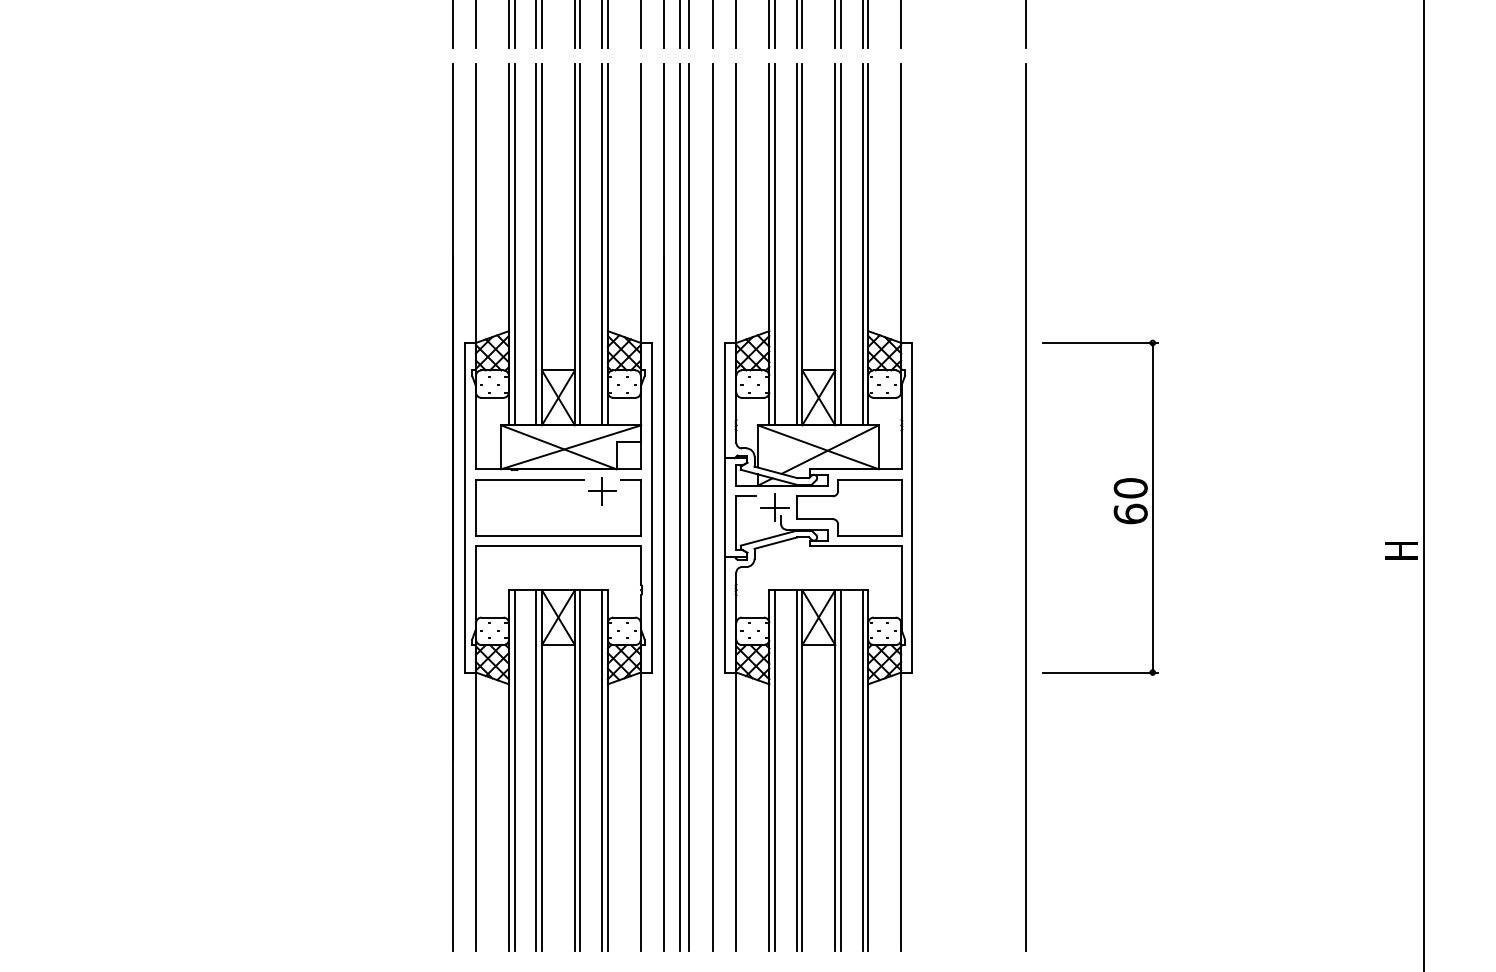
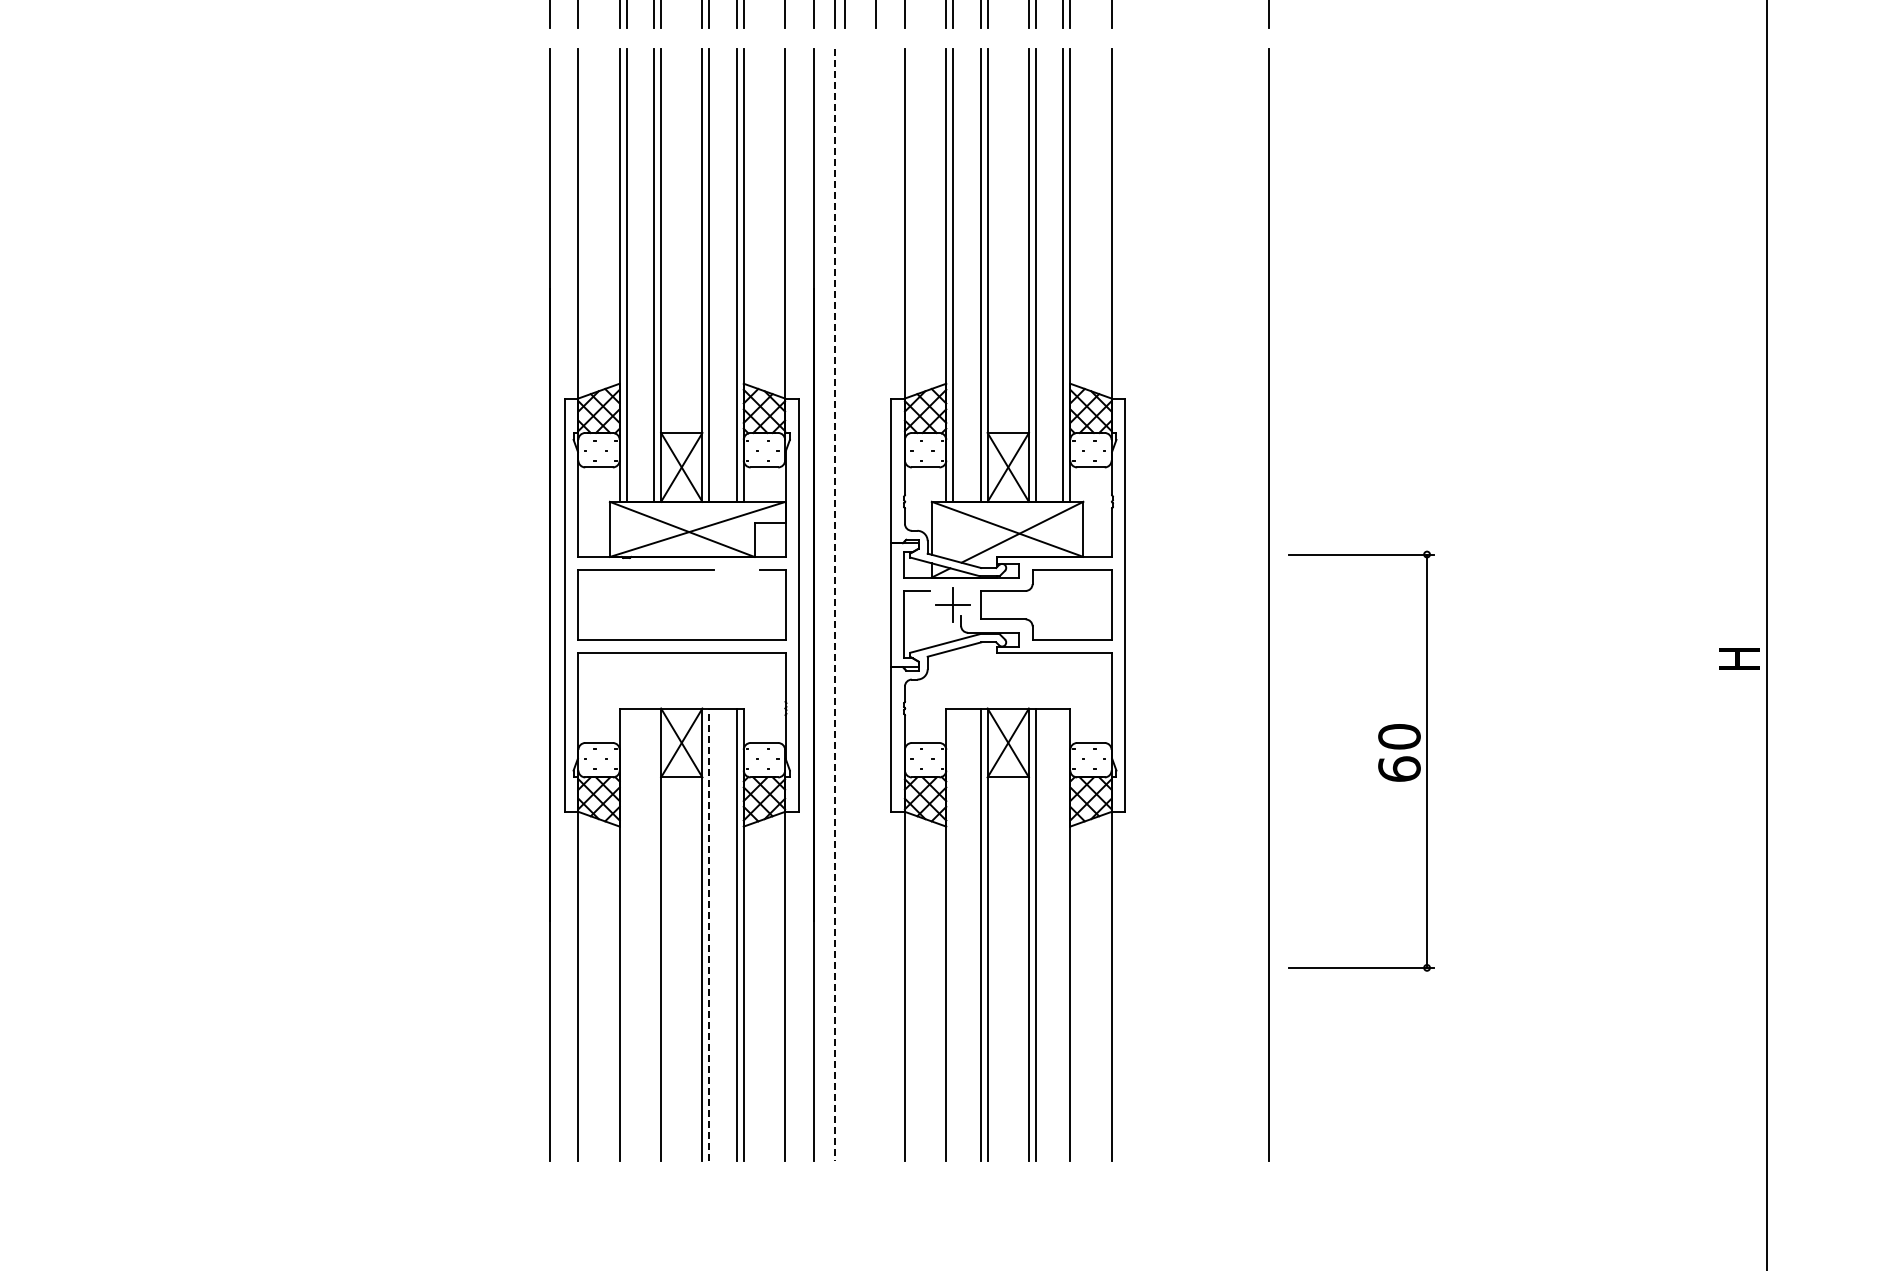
part: (602, 491) -> (736, 584), removed
line: (680, 507) -> (834, 605), solid -> dashed
line: (689, 507) -> (845, 604), removed
line: (713, 507) -> (876, 604), removed
part: (1114, 507) -> (1378, 761), moved
line: (514, 770) -> (626, 934), removed
line: (536, 770) -> (654, 934), removed
line: (580, 770) -> (709, 934), solid -> dashed
line: (775, 770) -> (953, 934), removed
line: (862, 770) -> (1063, 934), removed

